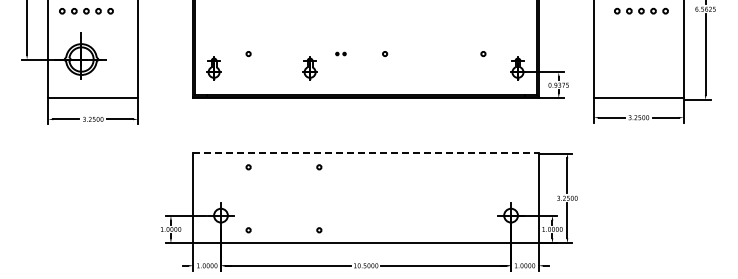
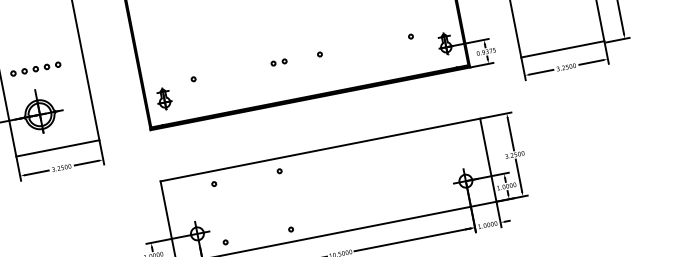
part: (340, 53) -> (278, 62), size x1.67
part: (309, 68) -> (252, 81), removed
line: (366, 153) -> (320, 149), dashed -> solid

